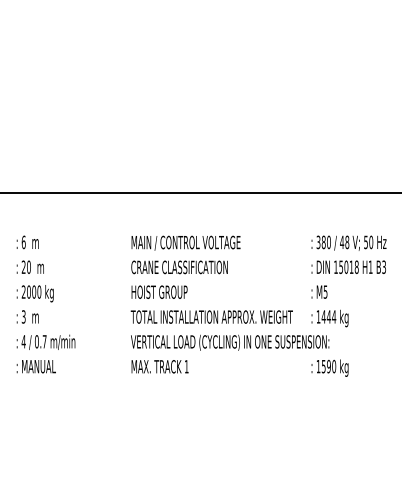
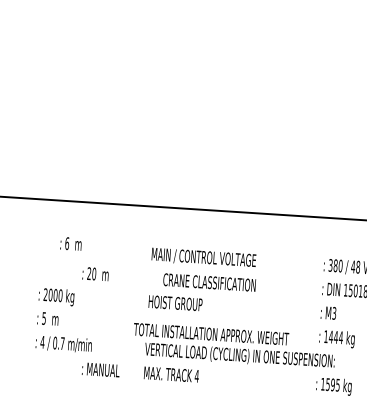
text: (27, 242) -> (70, 243), moved
text: (29, 266) -> (94, 273), moved
text: (179, 267) -> (209, 282), moved
text: (325, 290) -> (334, 311), M5 -> M3
text: (23, 315) -> (43, 317), 3 -> 5
text: (211, 316) -> (210, 333), moved
text: (35, 366) -> (100, 369), moved
text: (186, 366) -> (196, 375), 1 -> 4
text: (334, 366) -> (338, 385), 1590 -> 1595

